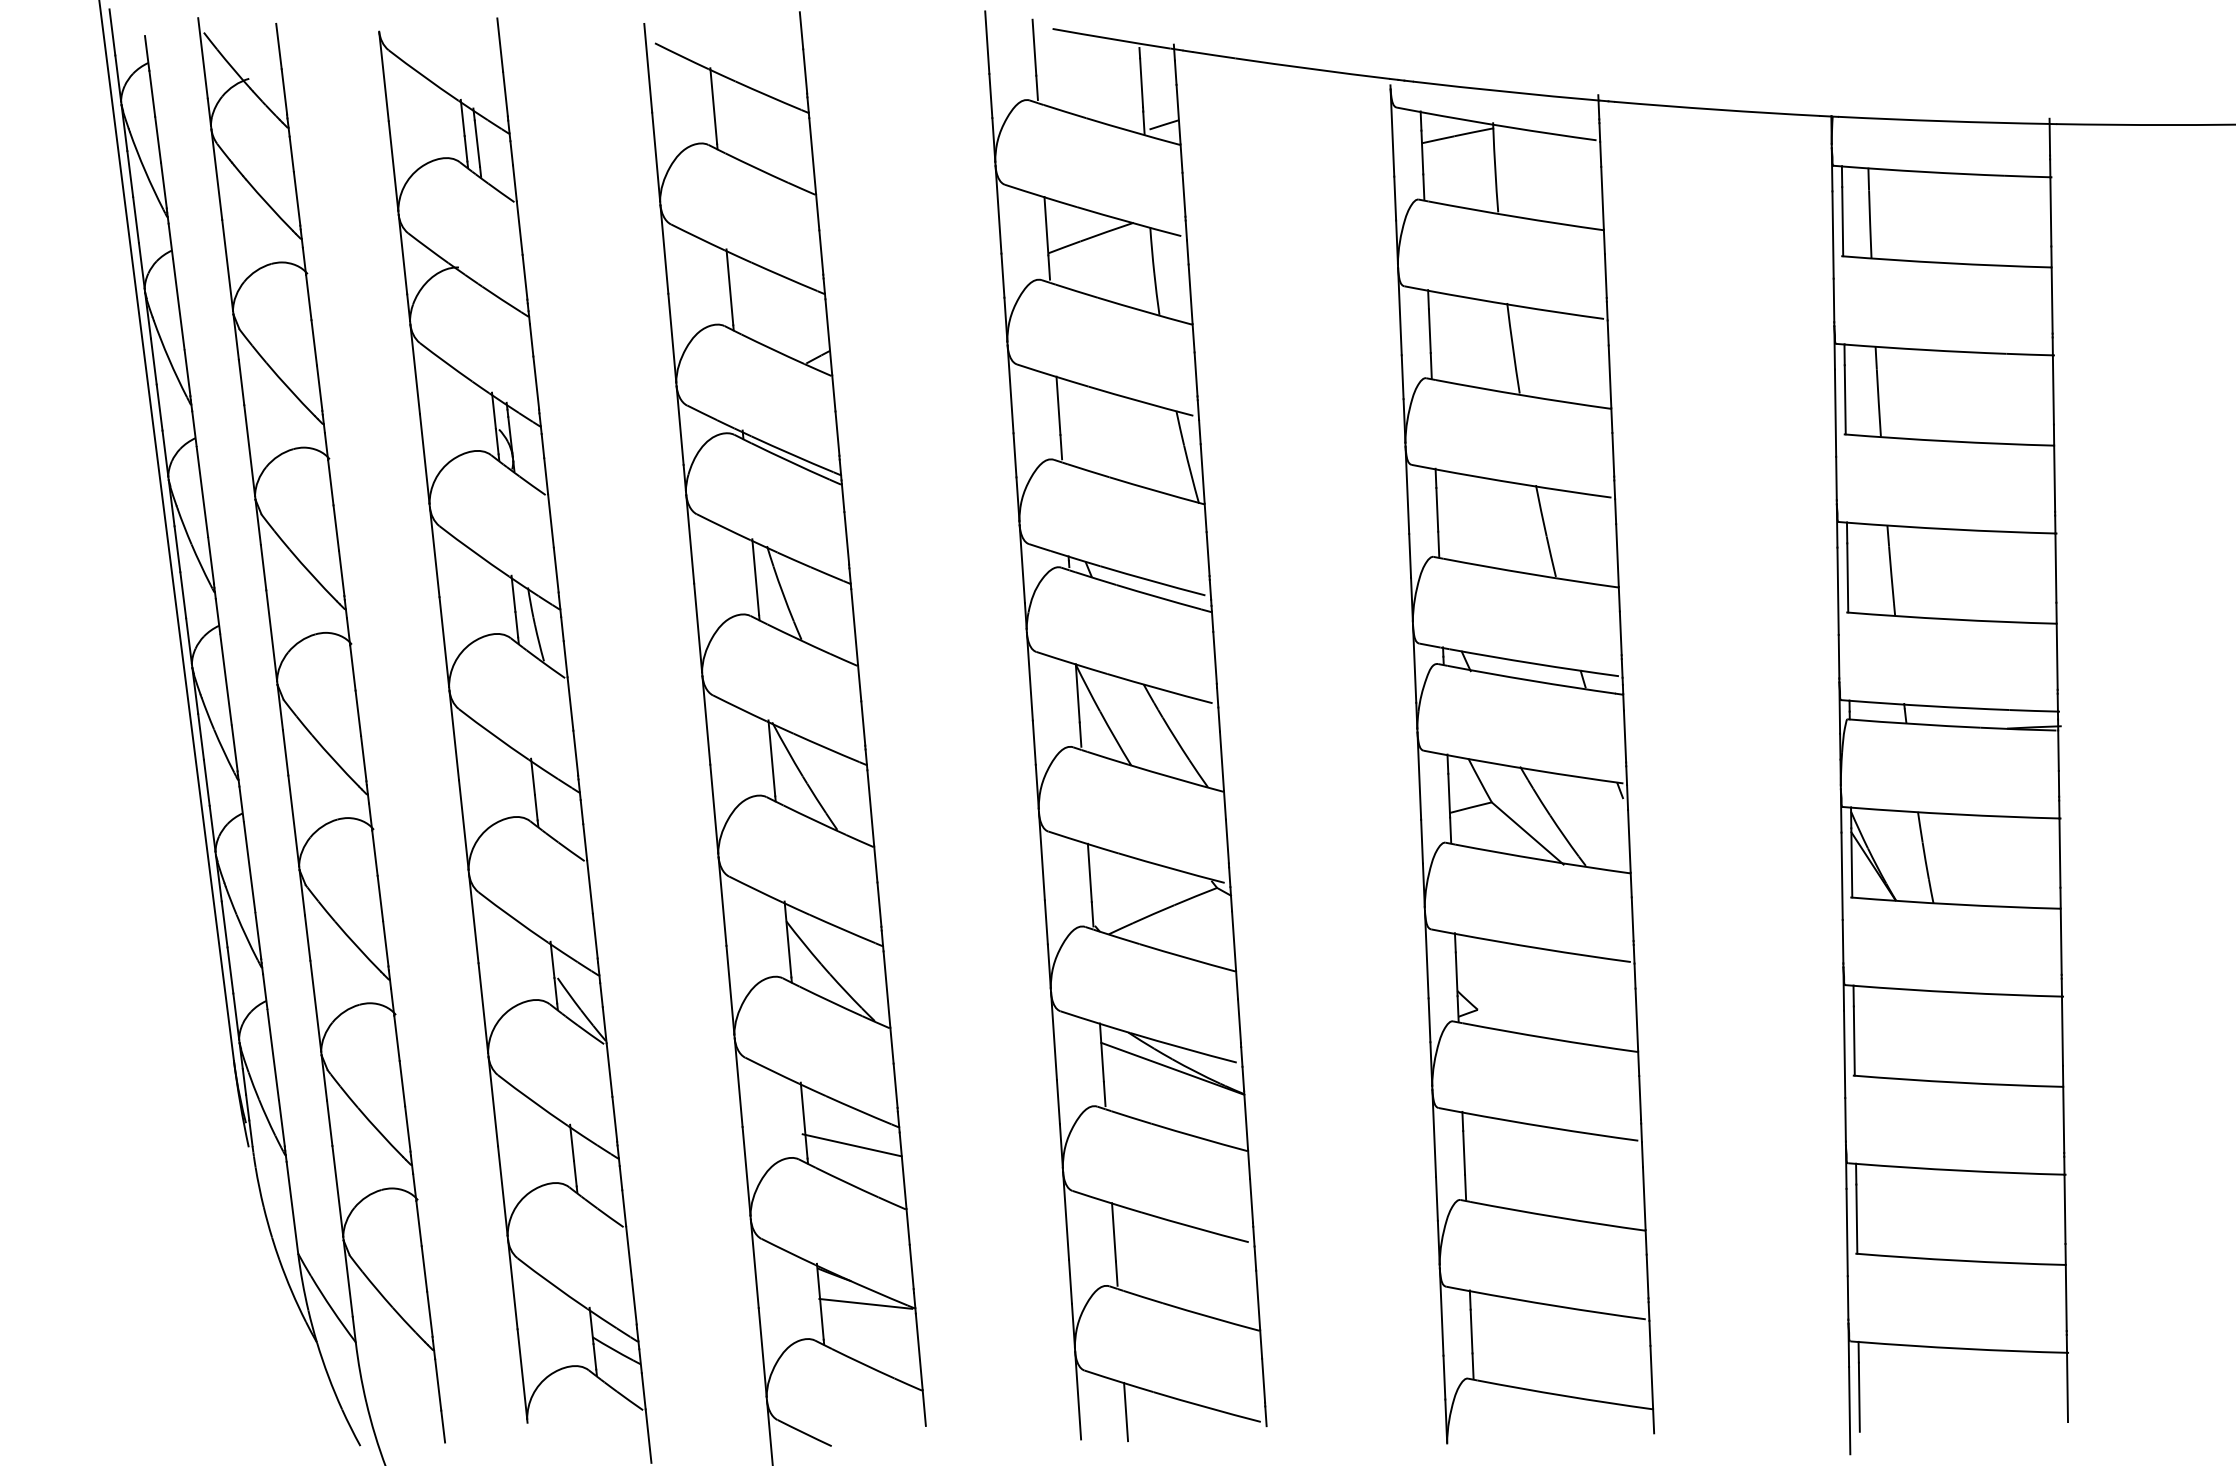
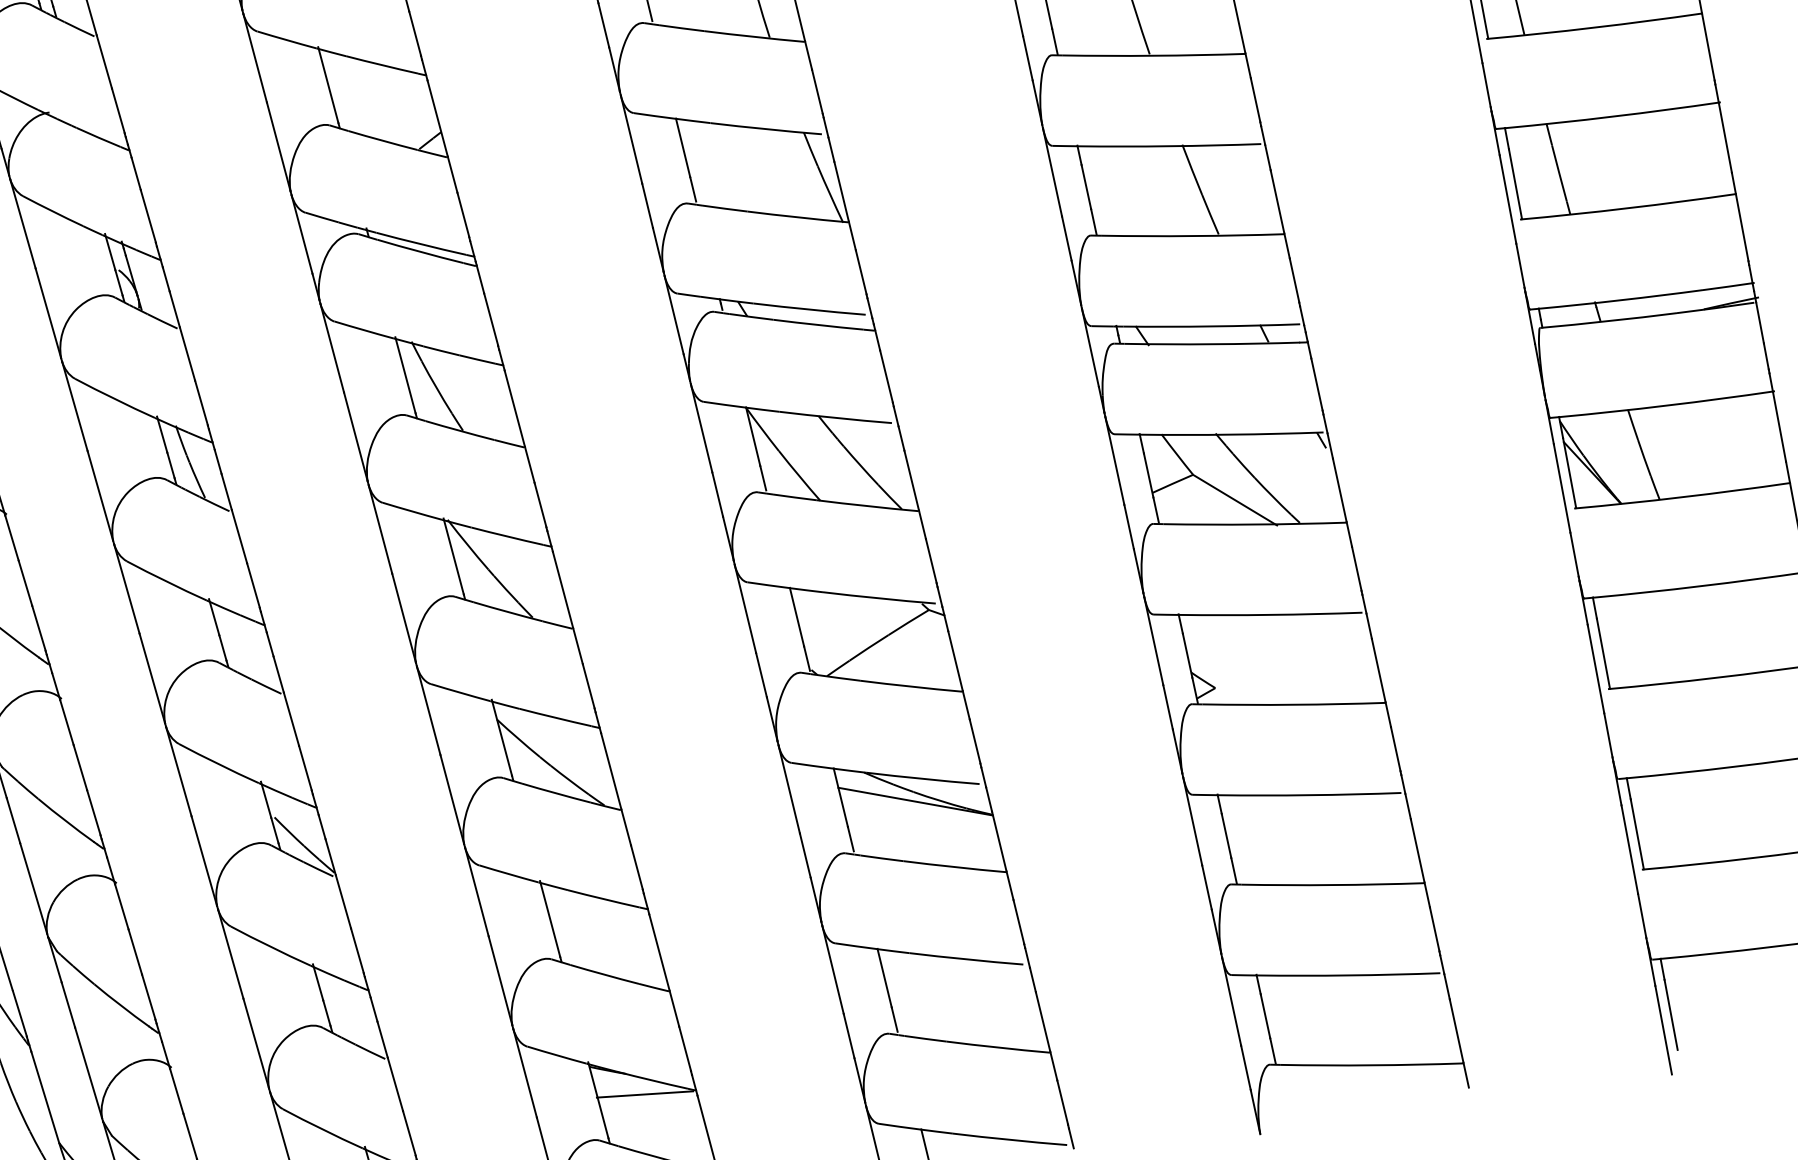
line: (851, 1145) -> (602, 935), removed

